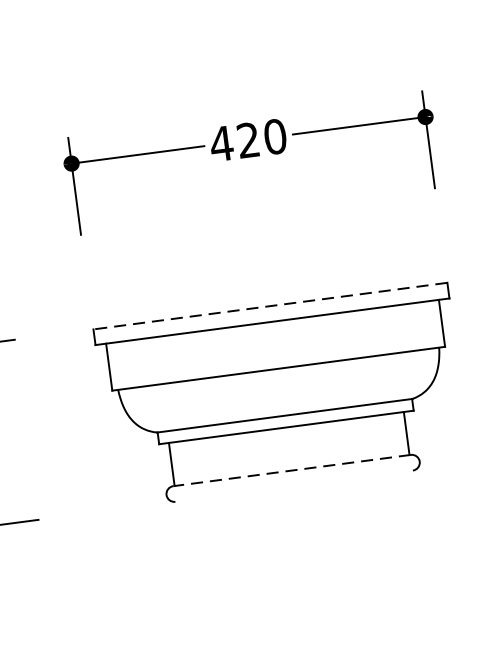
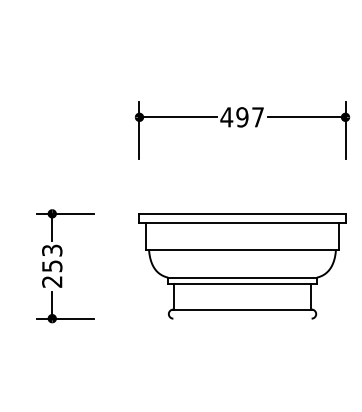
text: (262, 138) -> (250, 117), 420 -> 497
line: (270, 305) -> (242, 213), dashed -> solid
line: (292, 470) -> (242, 309), dashed -> solid

